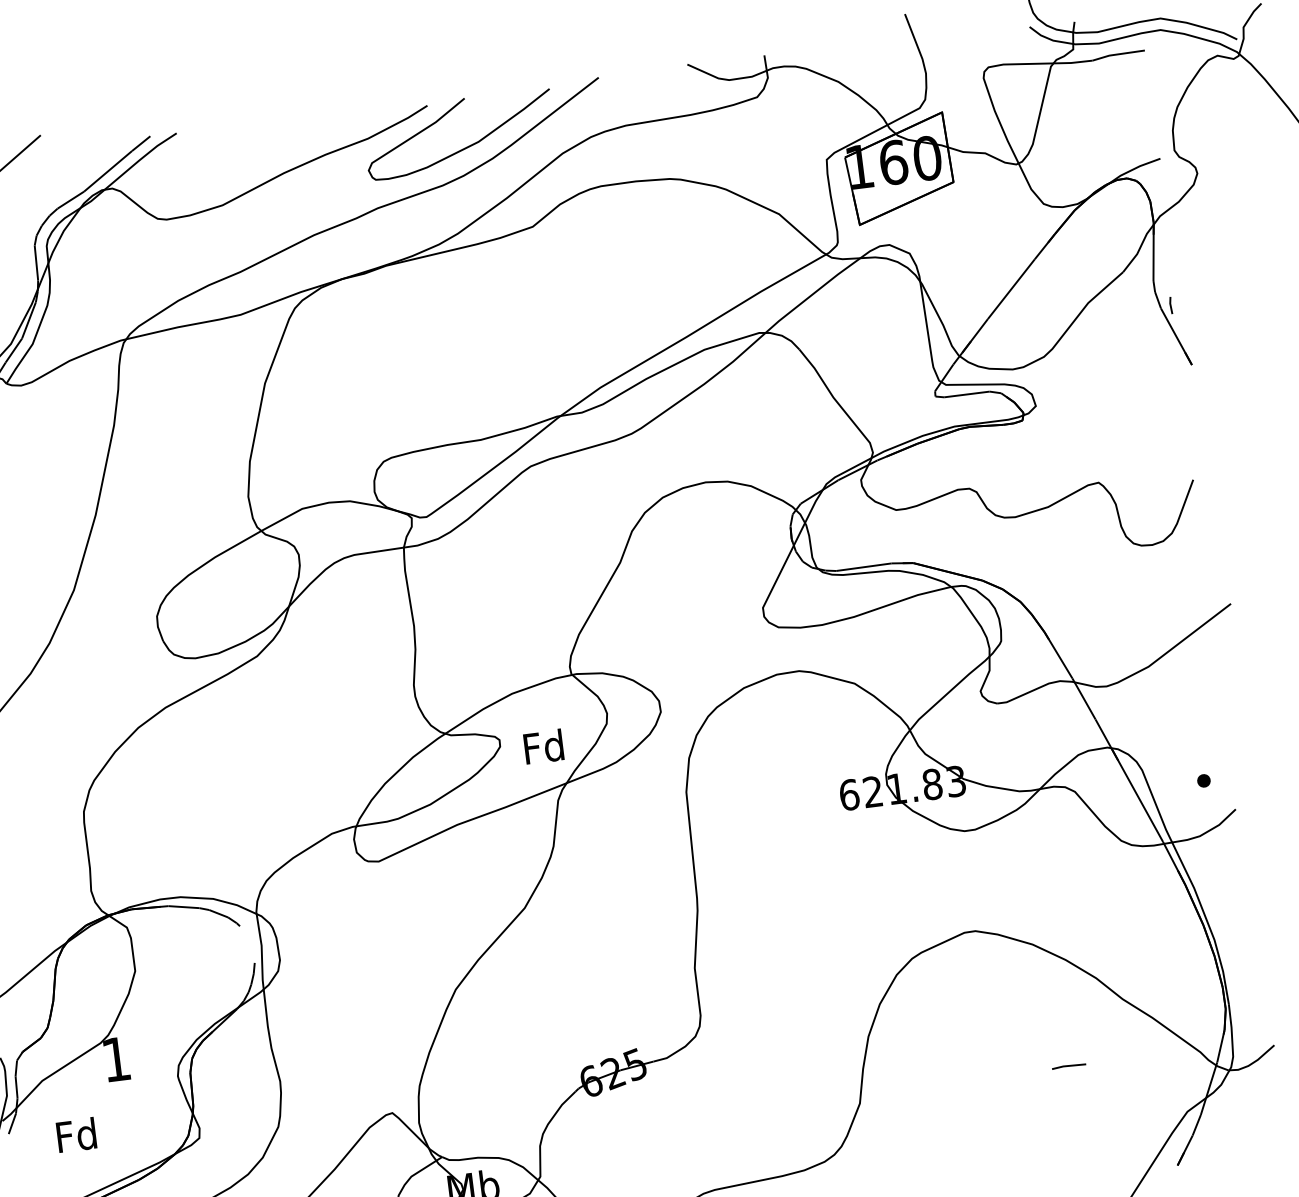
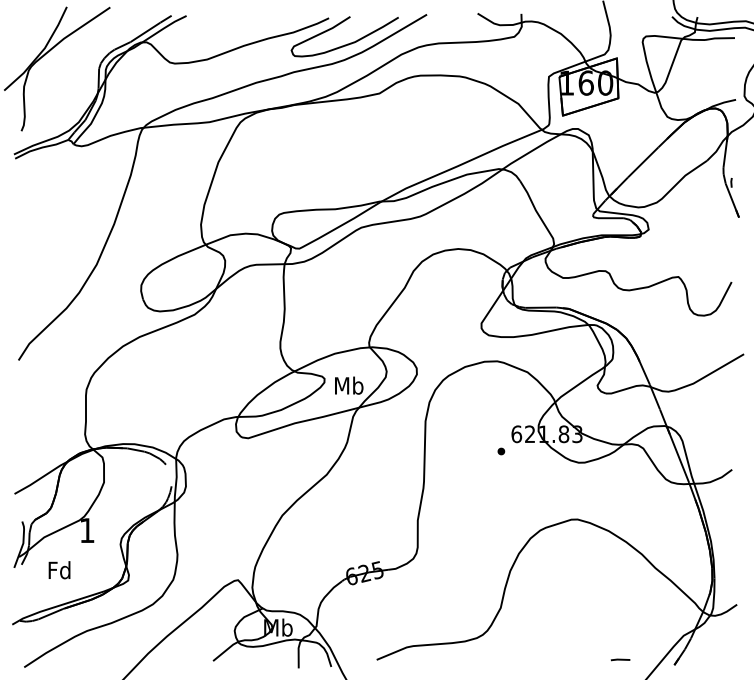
text: (544, 746) -> (349, 385), Fd -> Mb
part: (1204, 780) -> (501, 451), moved
line: (1068, 1065) -> (620, 659), moved

